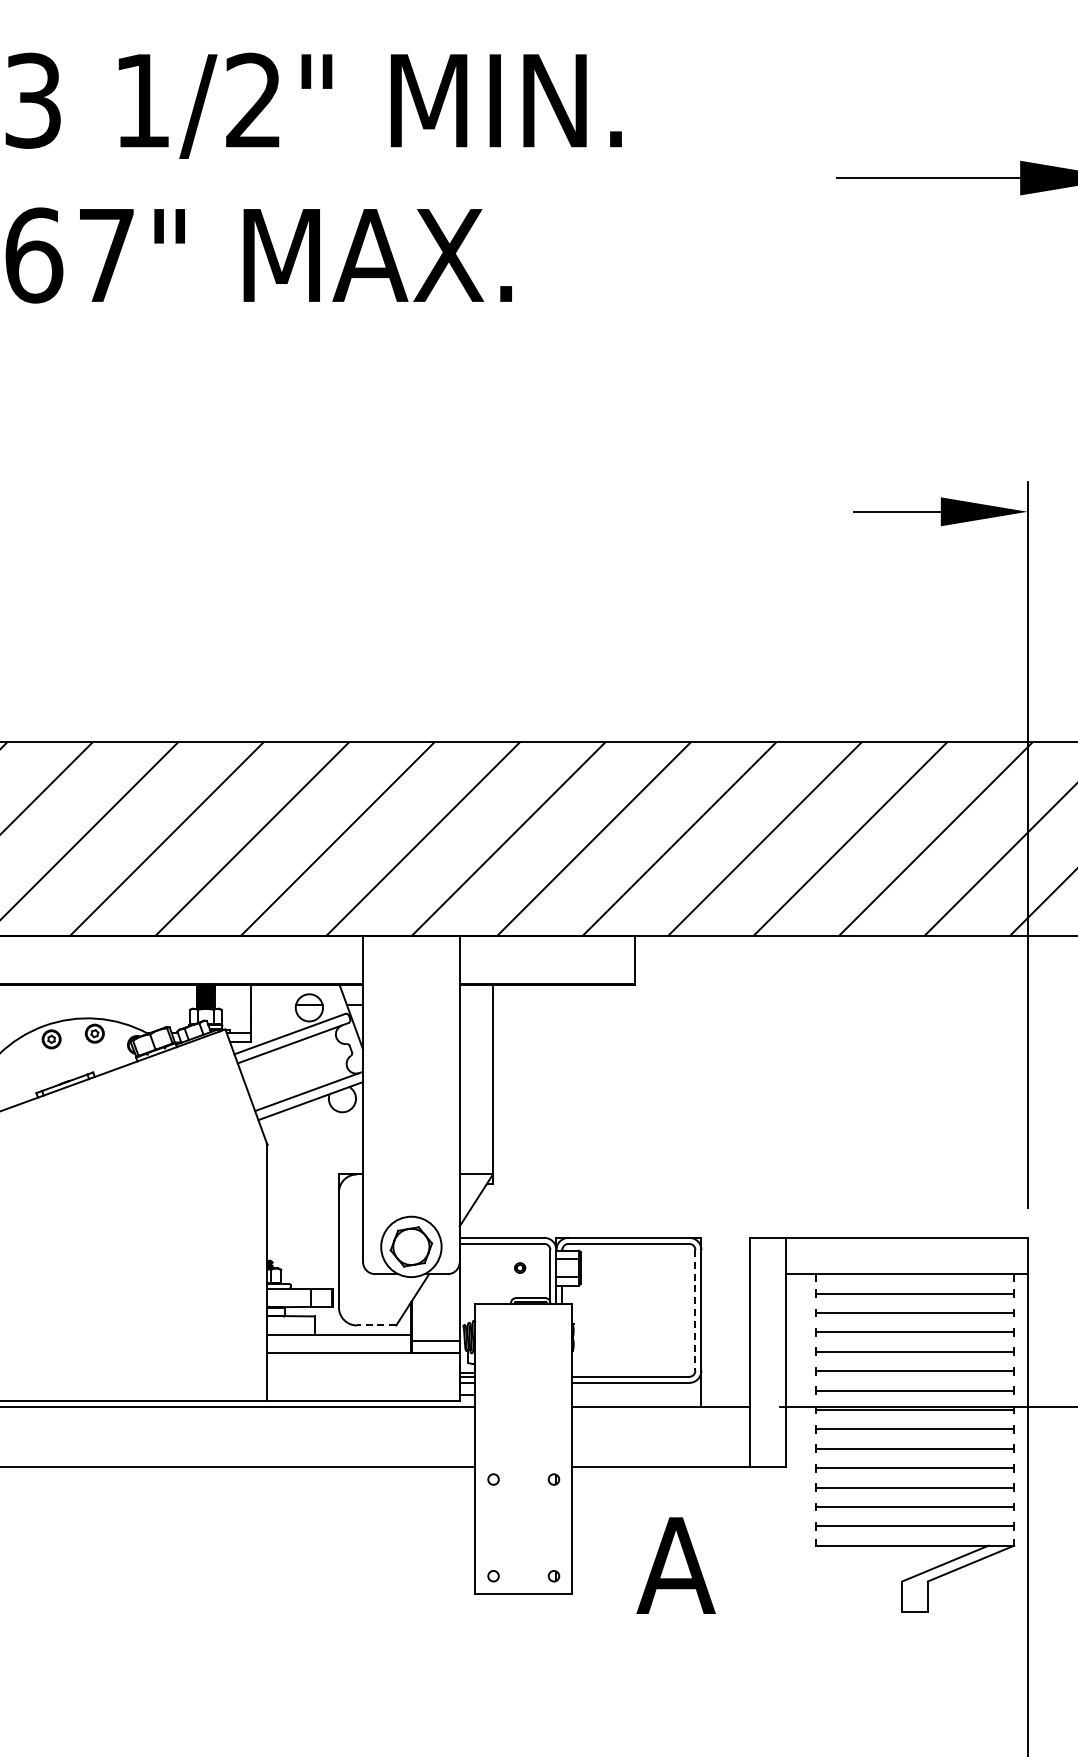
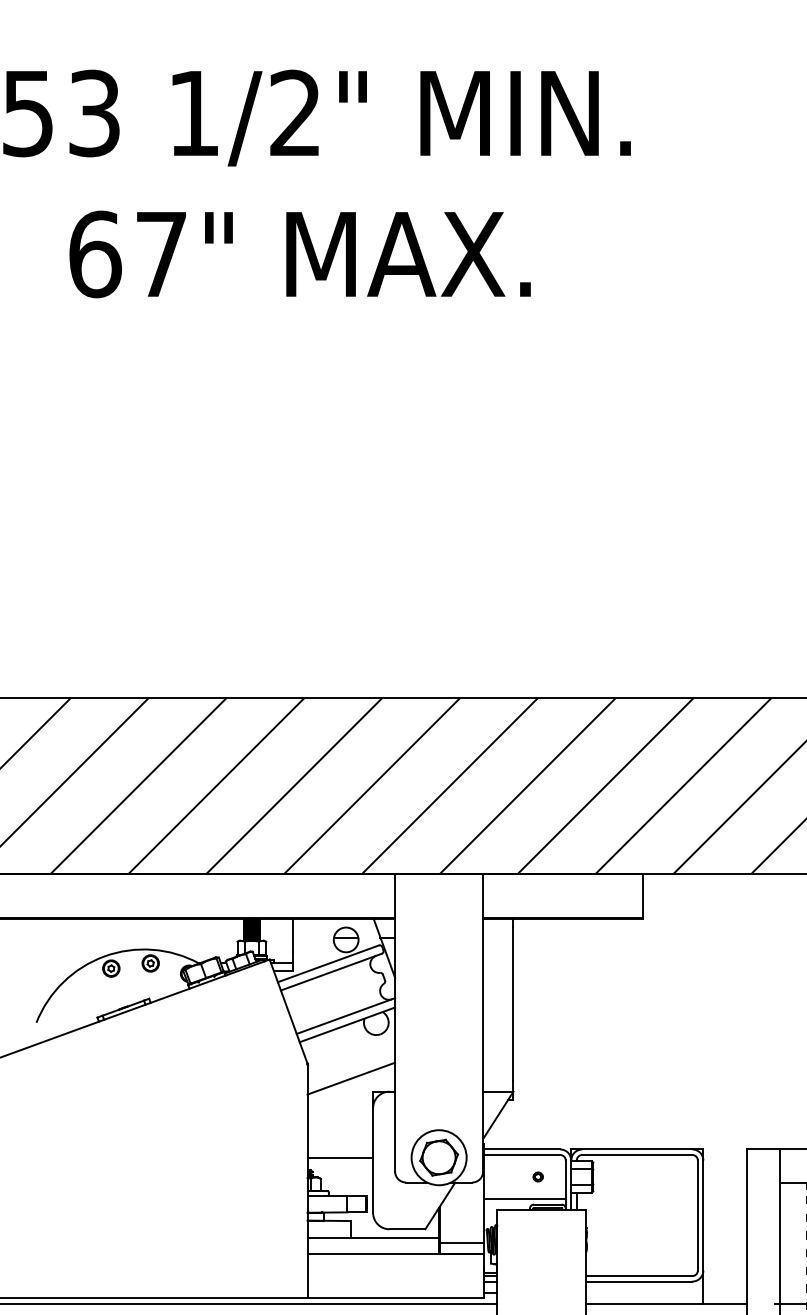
line: (314, 1159) -> (350, 1078), added
line: (302, 1246) -> (339, 1157), added
line: (505, 1292) -> (524, 1199), added
line: (695, 1310) -> (697, 1215), dashed -> solid
line: (376, 1325) -> (407, 1229), dashed -> solid

